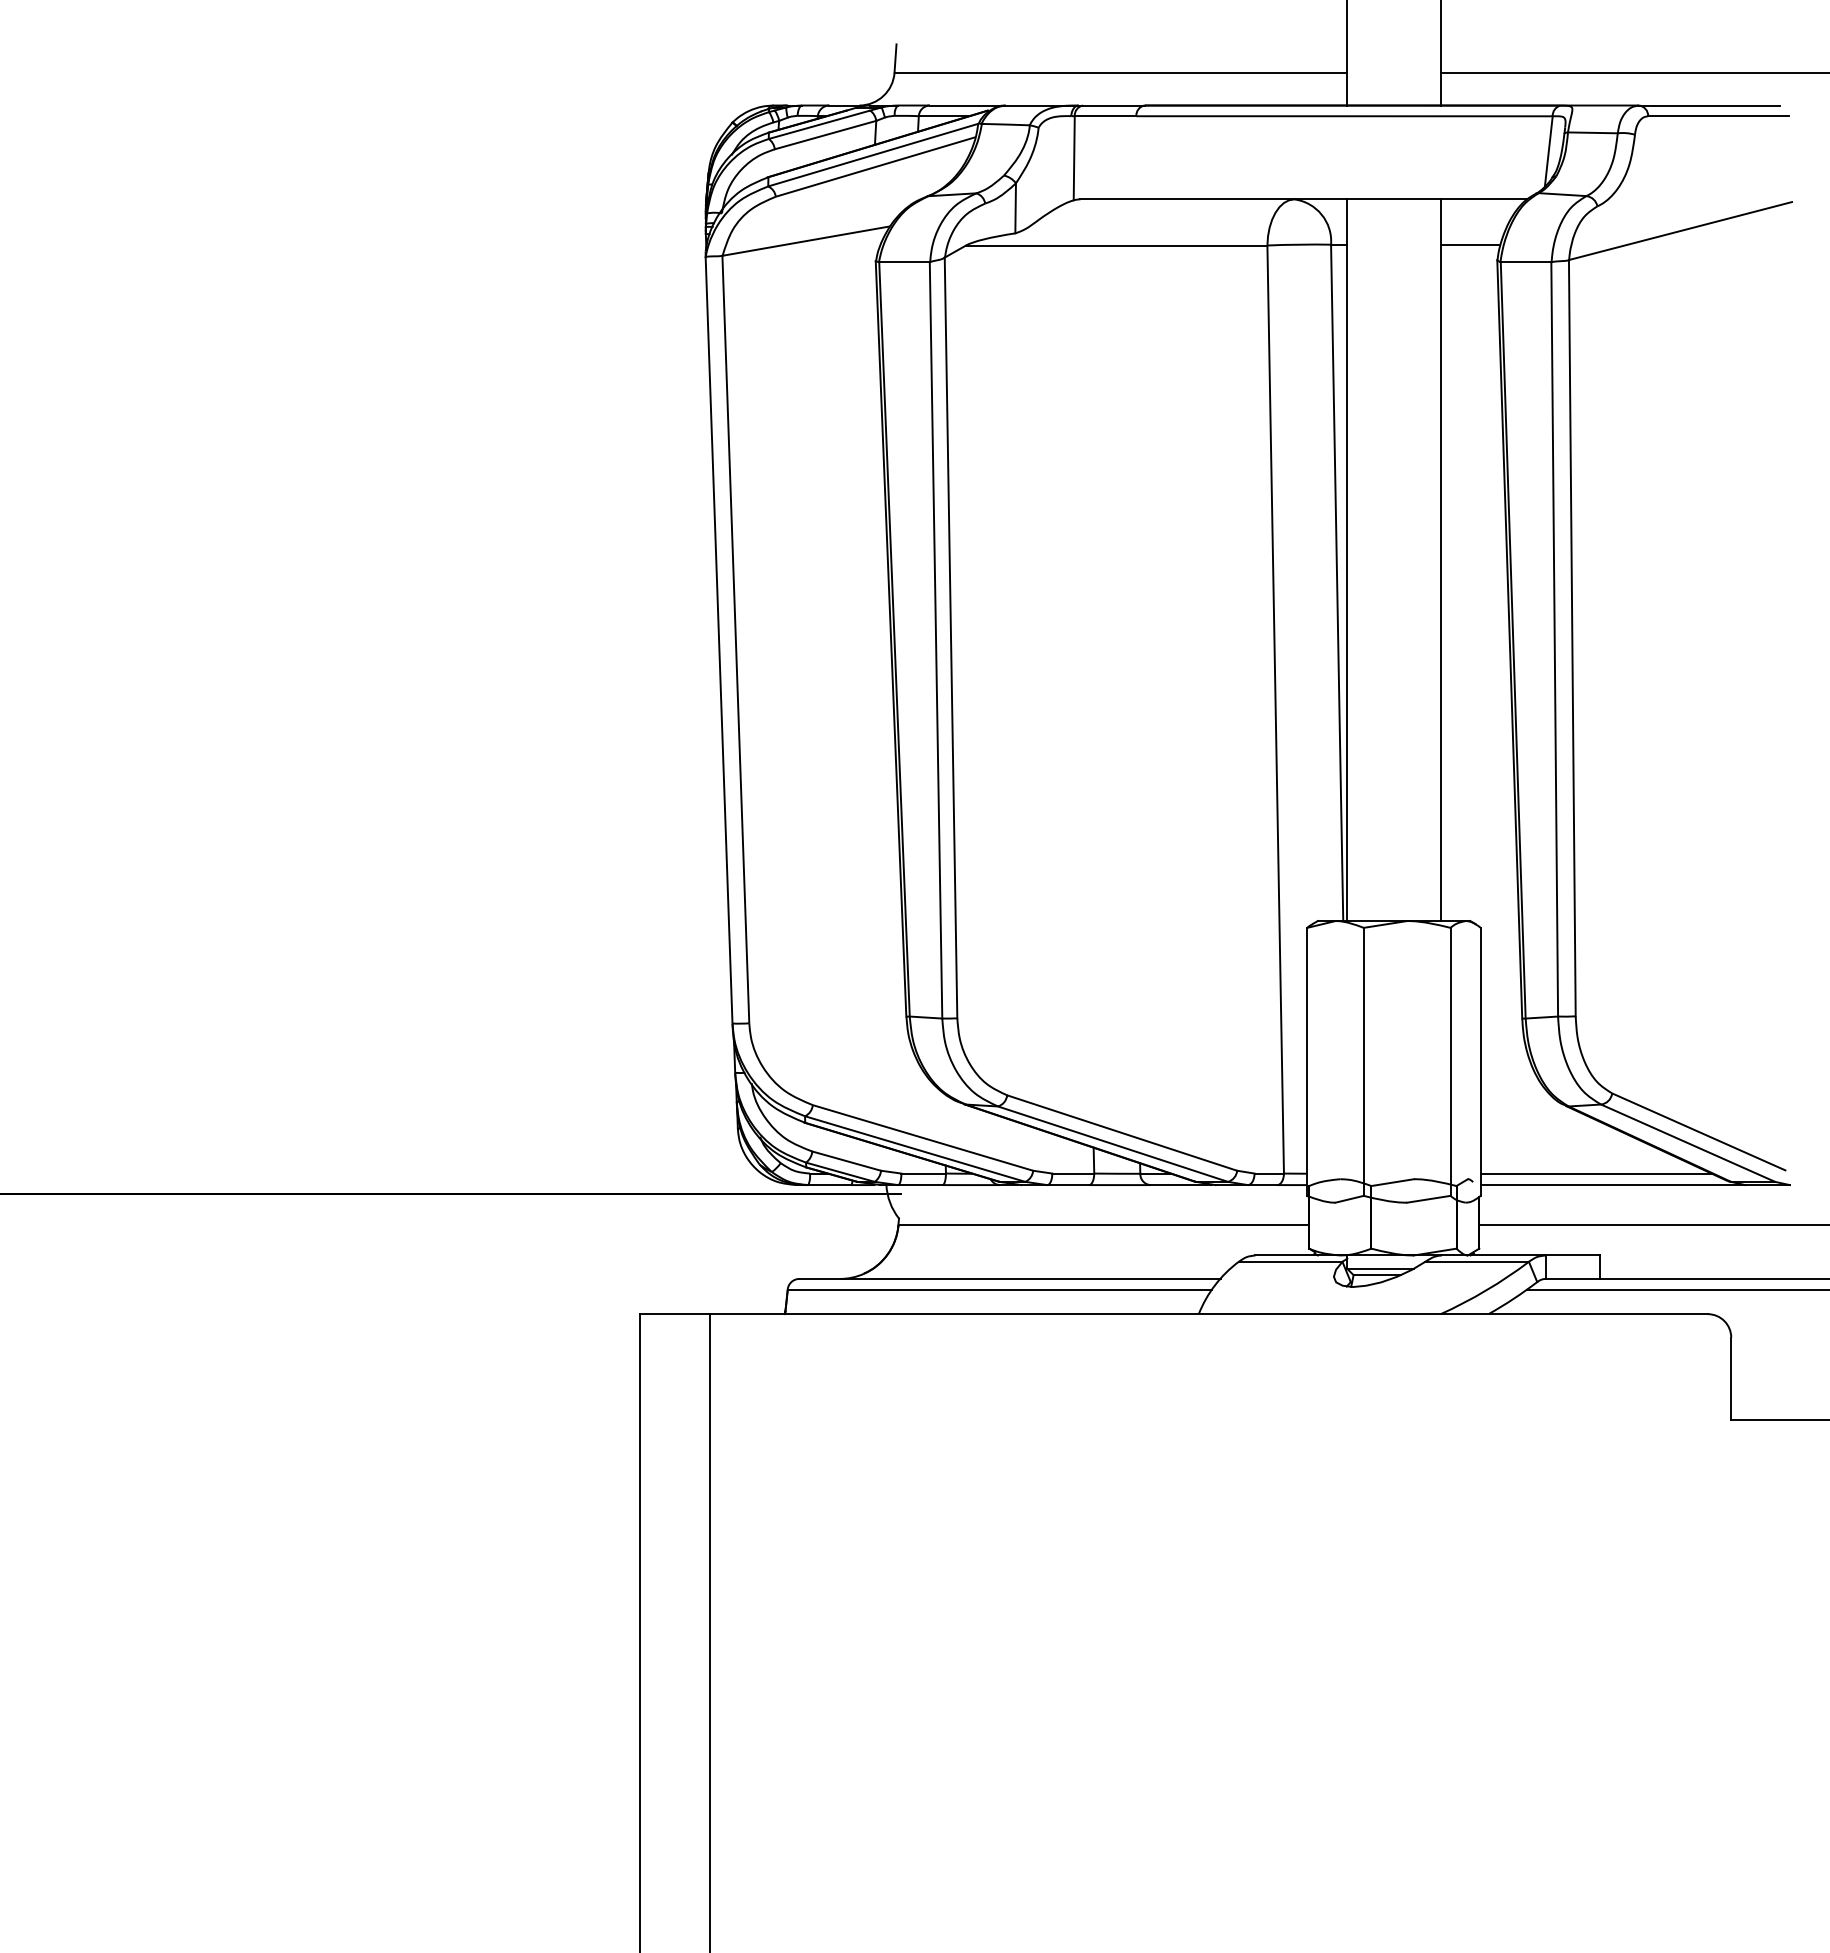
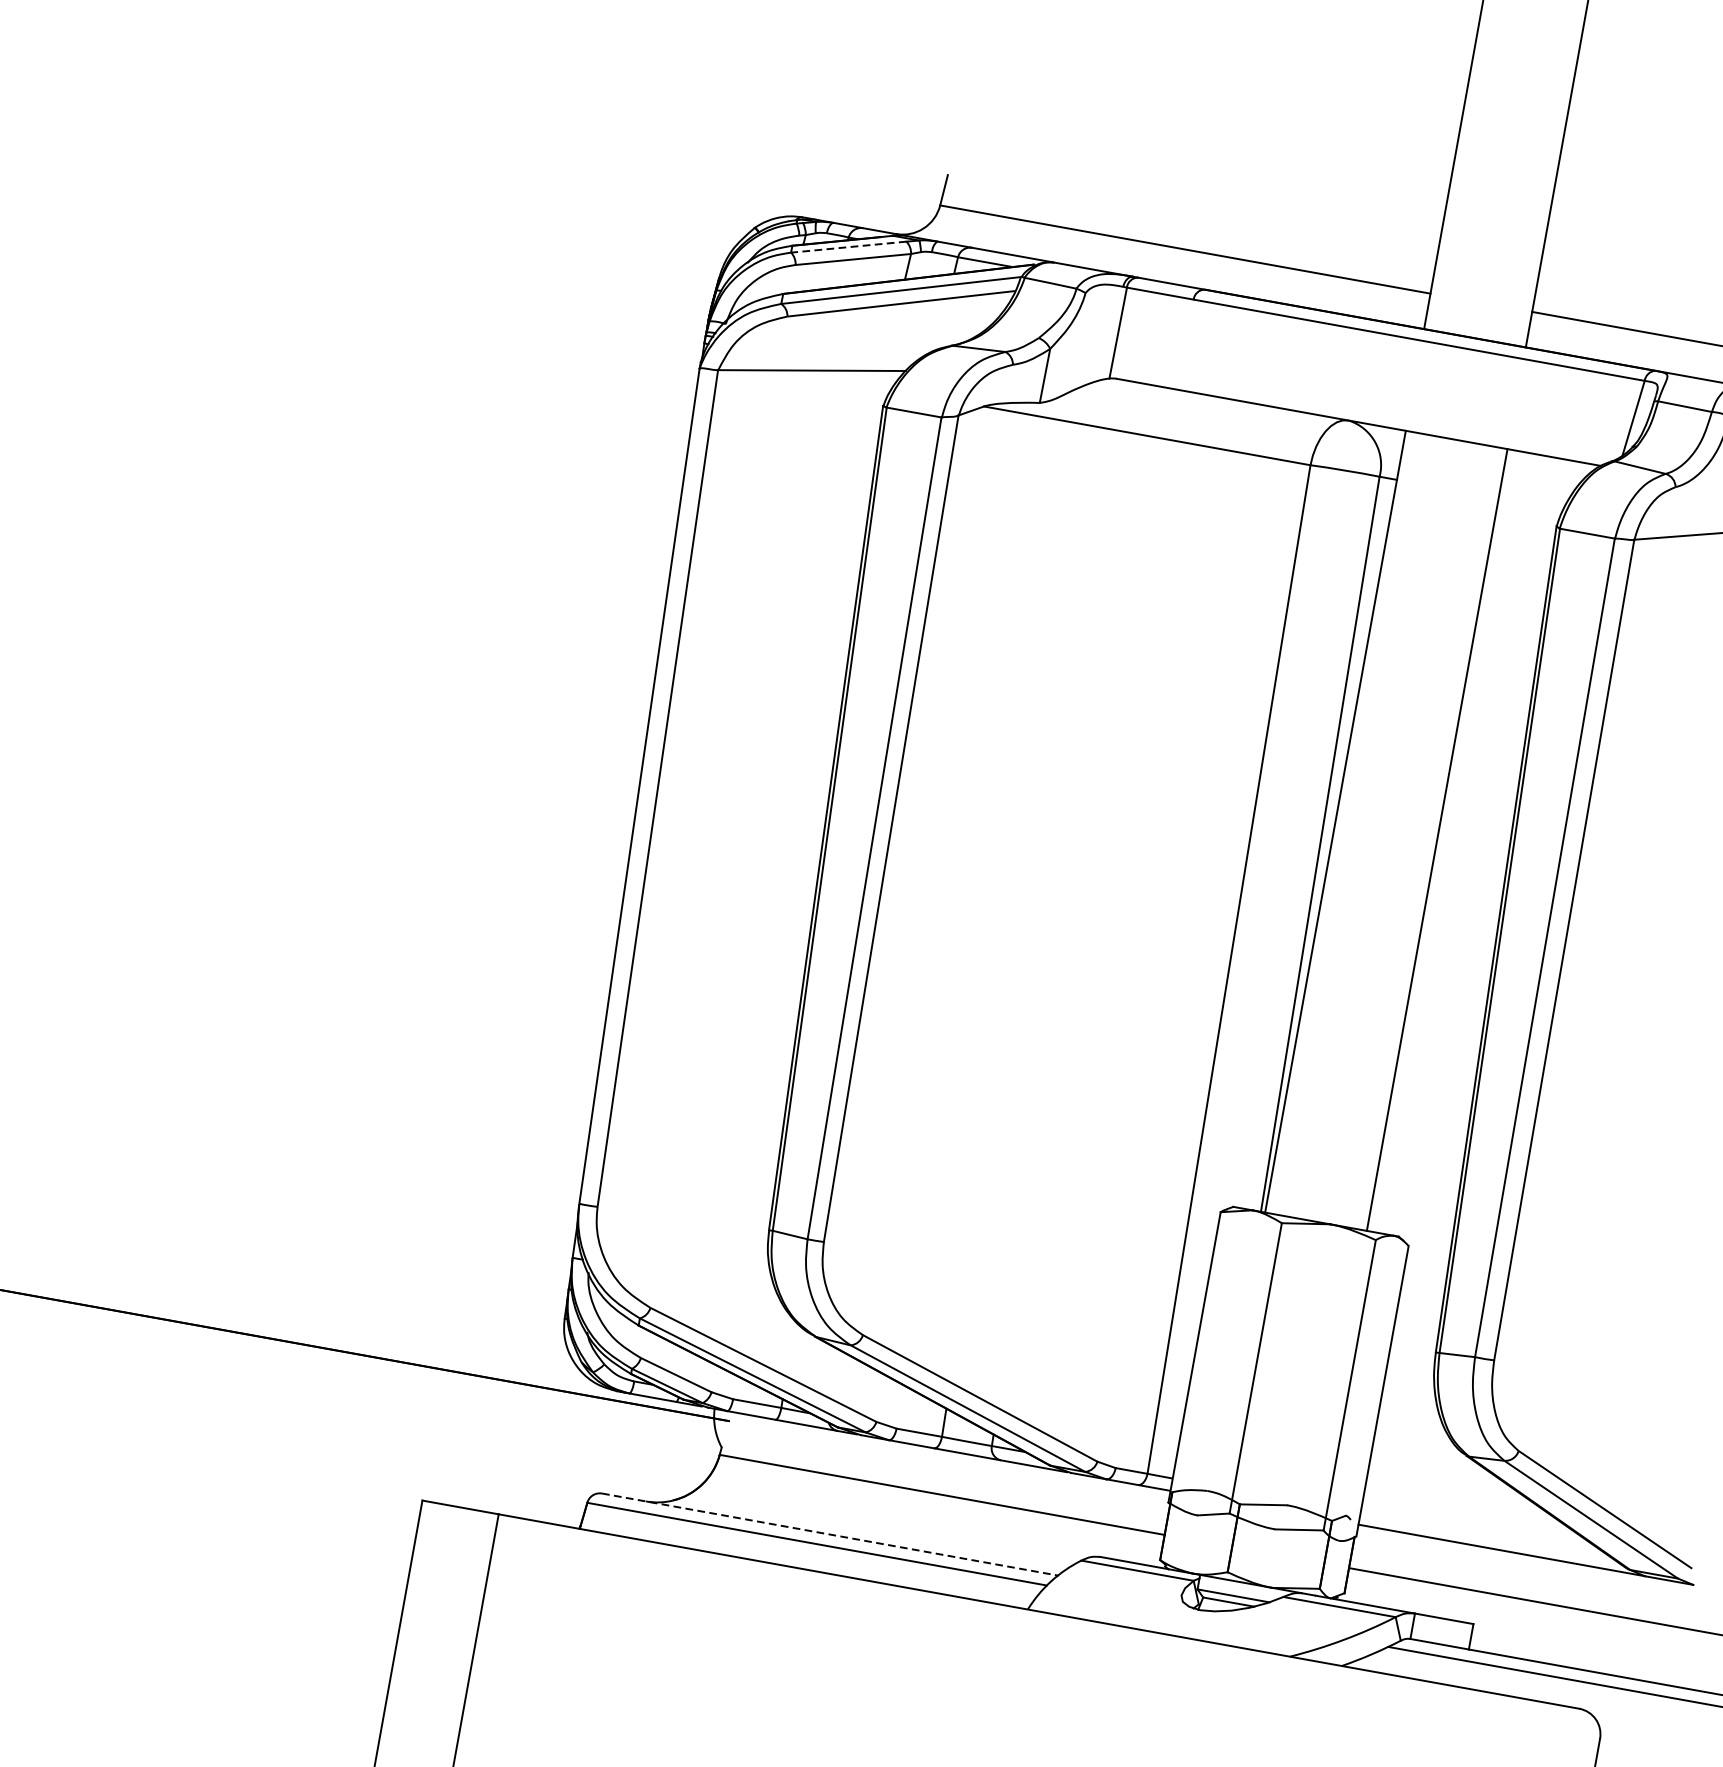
line: (819, 124) -> (848, 246), solid -> dashed
line: (1470, 244) -> (1530, 503), removed
line: (1595, 1173) -> (1485, 1534), removed
line: (1010, 1278) -> (830, 1534), solid -> dashed

